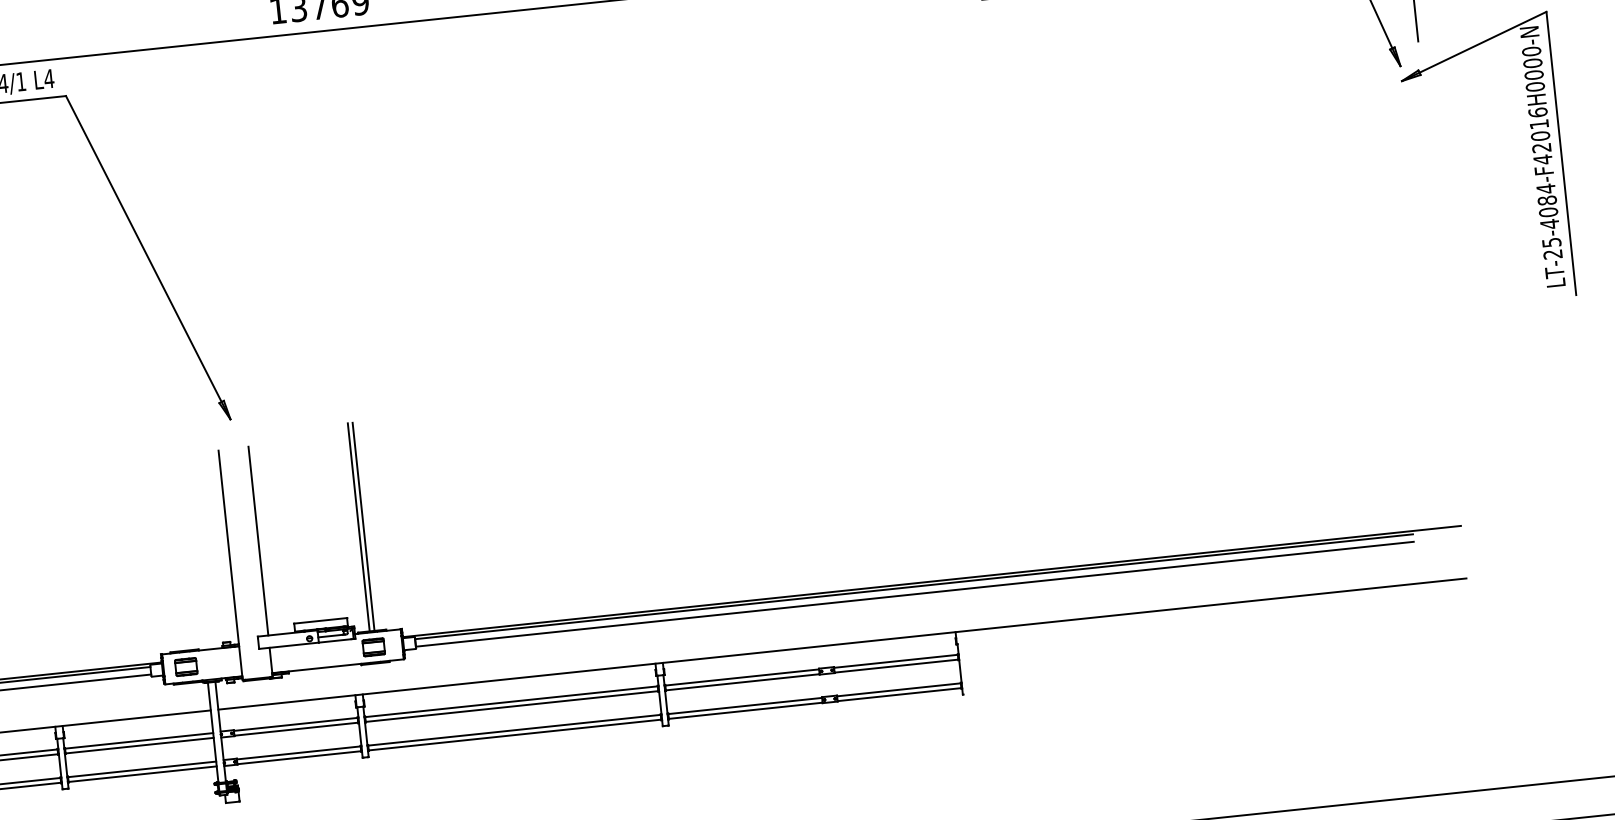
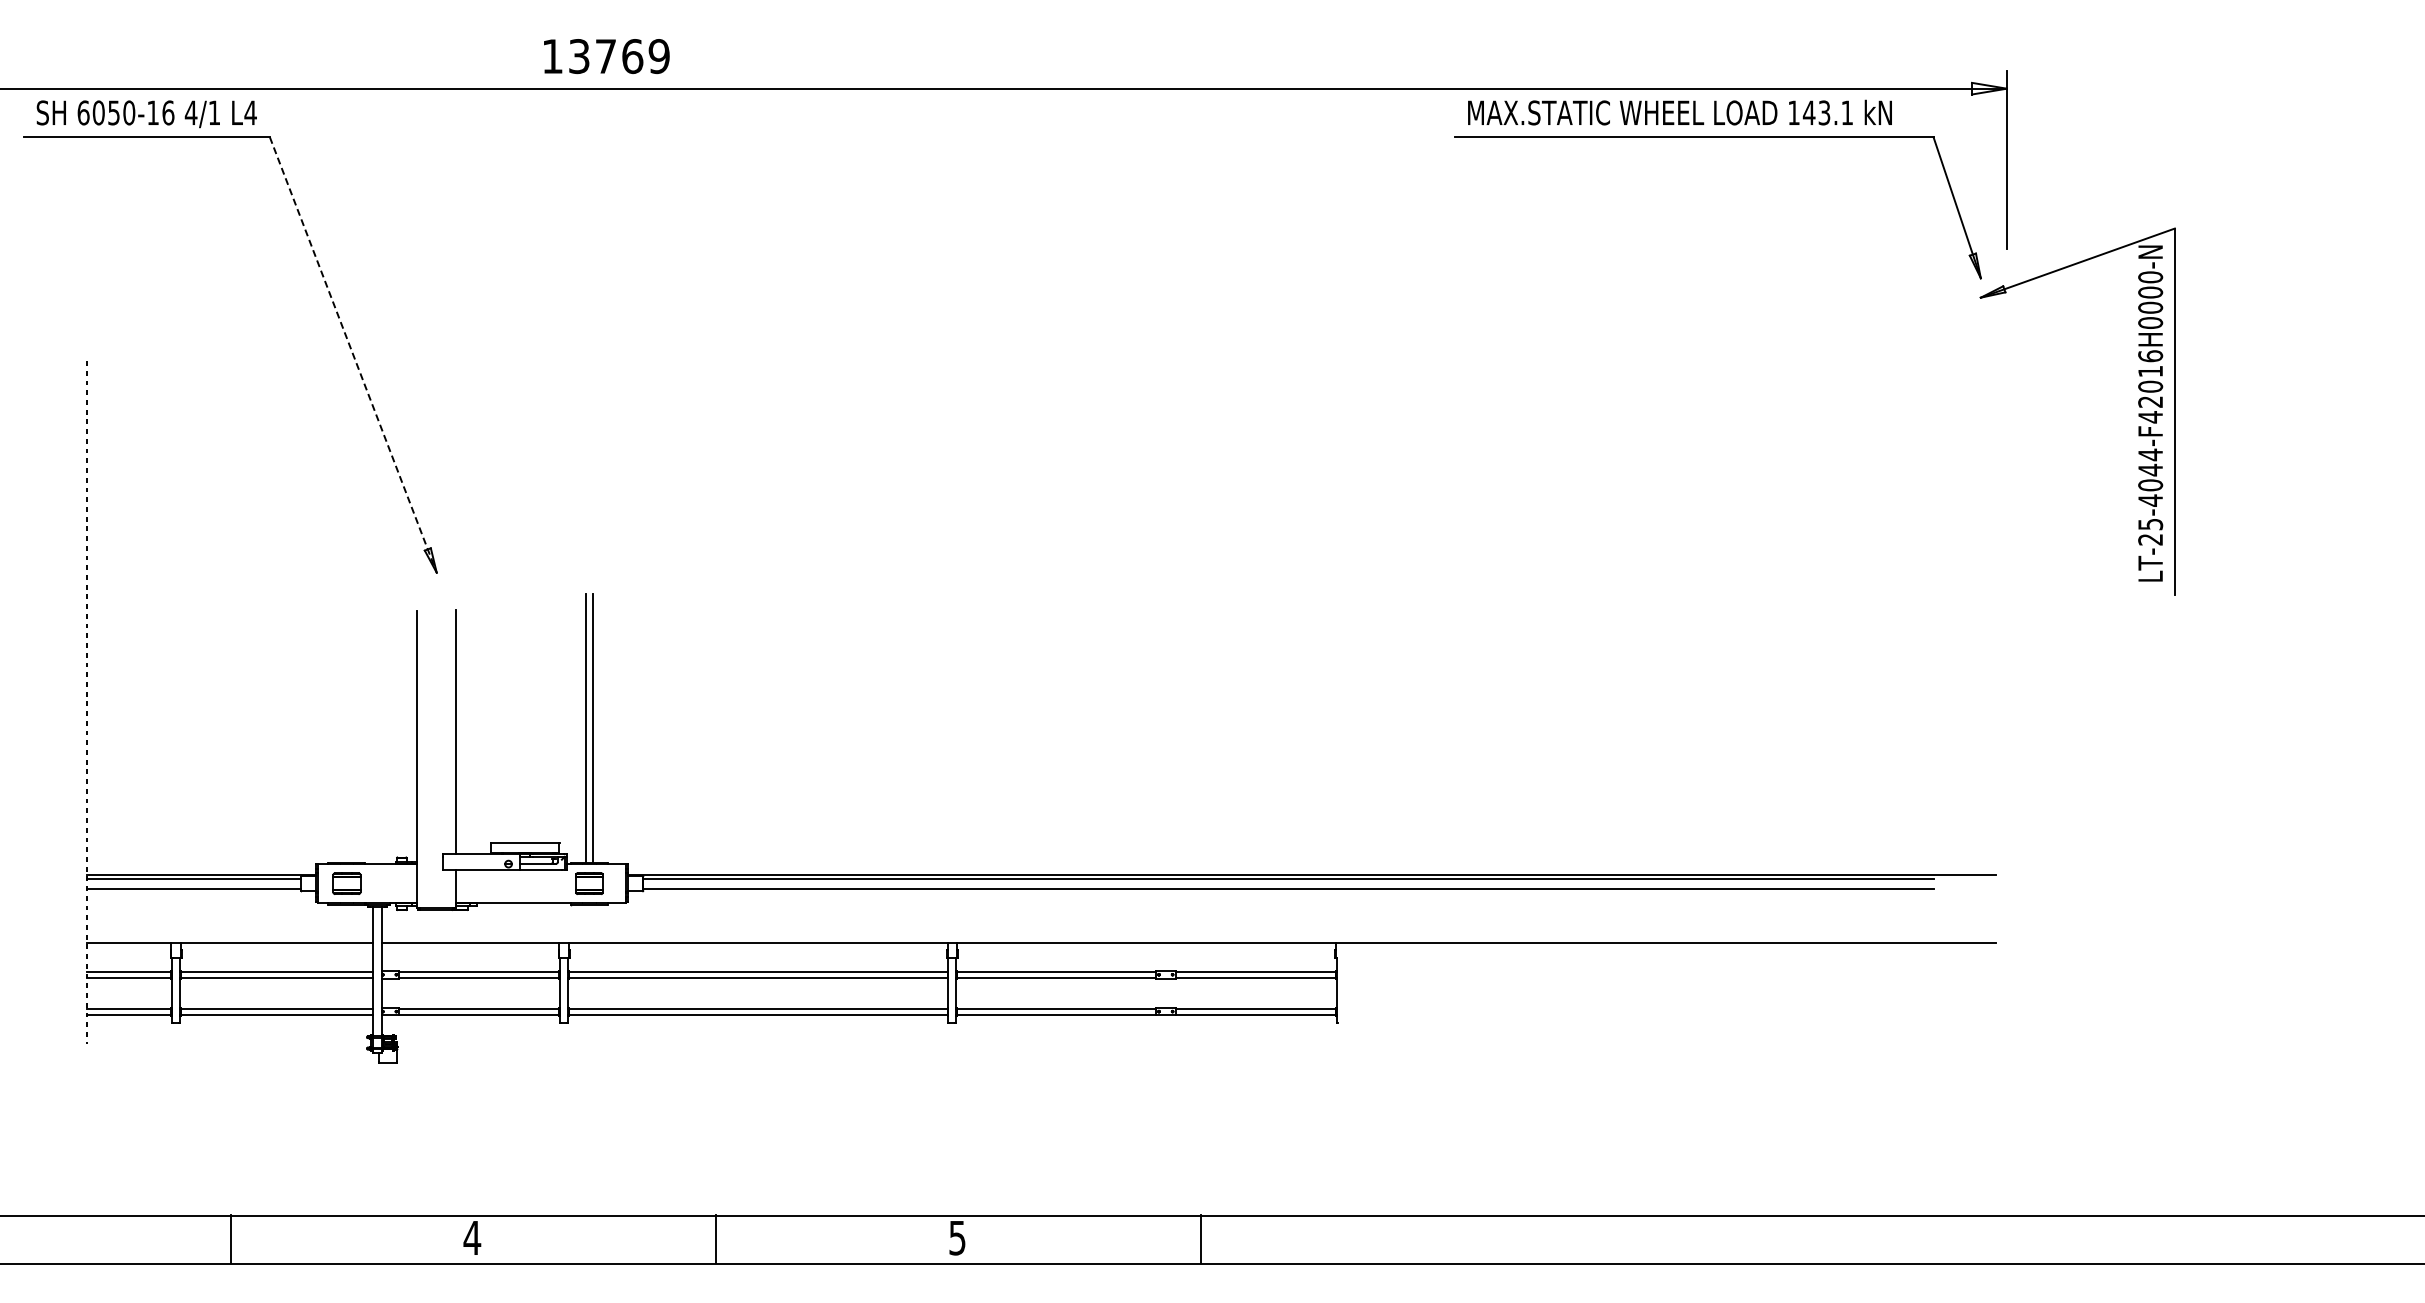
text: (1547, 200) -> (2150, 469), LT-25-4084-F42016H0000-N -> LT-25-4044-F42016H0000-N
line: (148, 258) -> (353, 355), solid -> dashed

